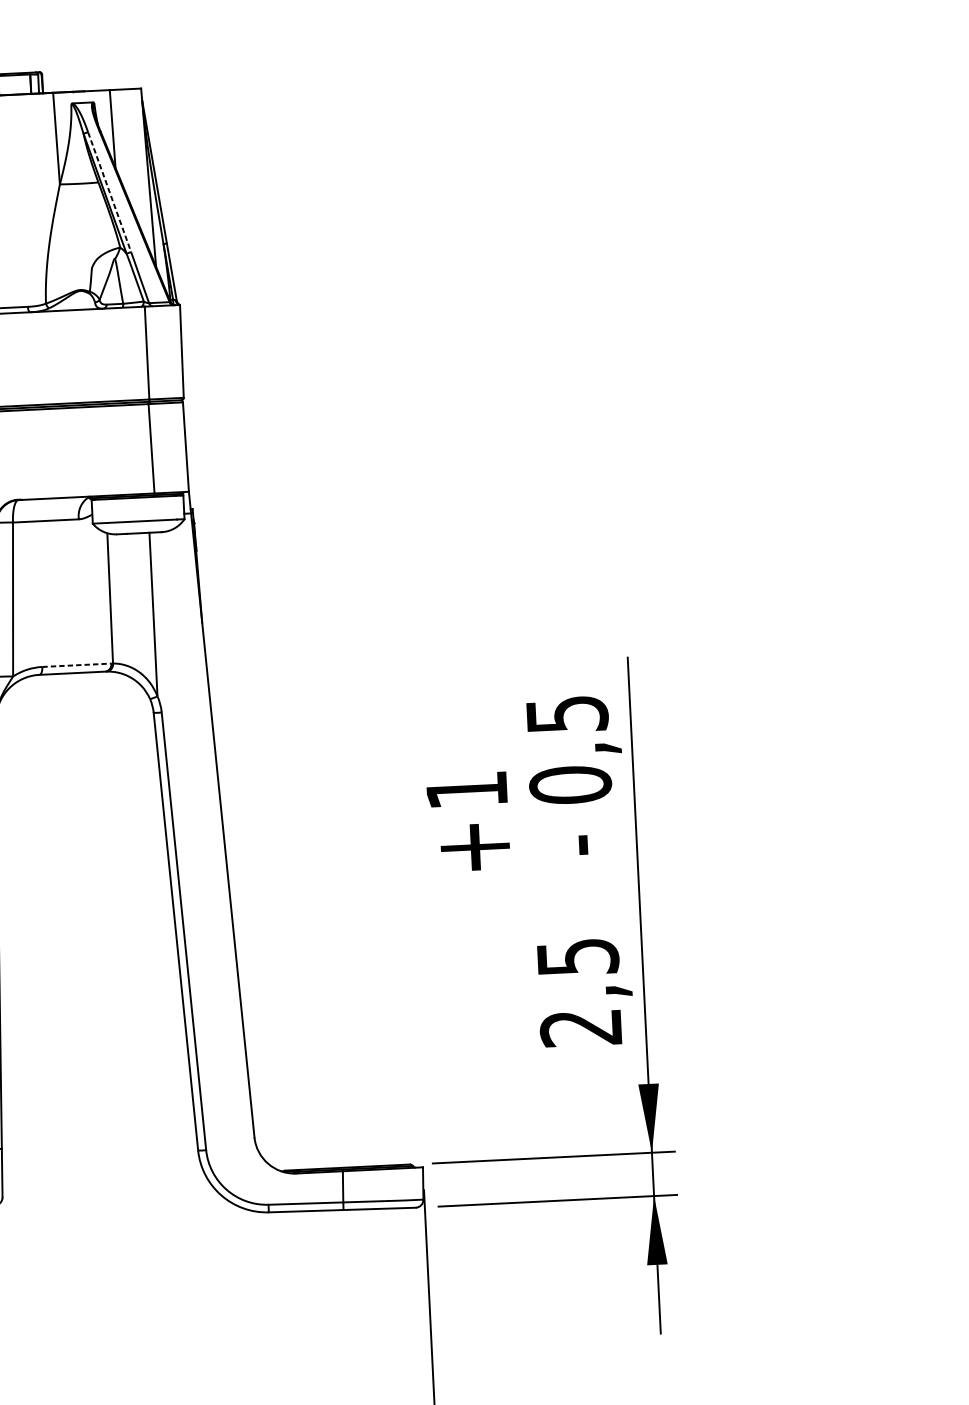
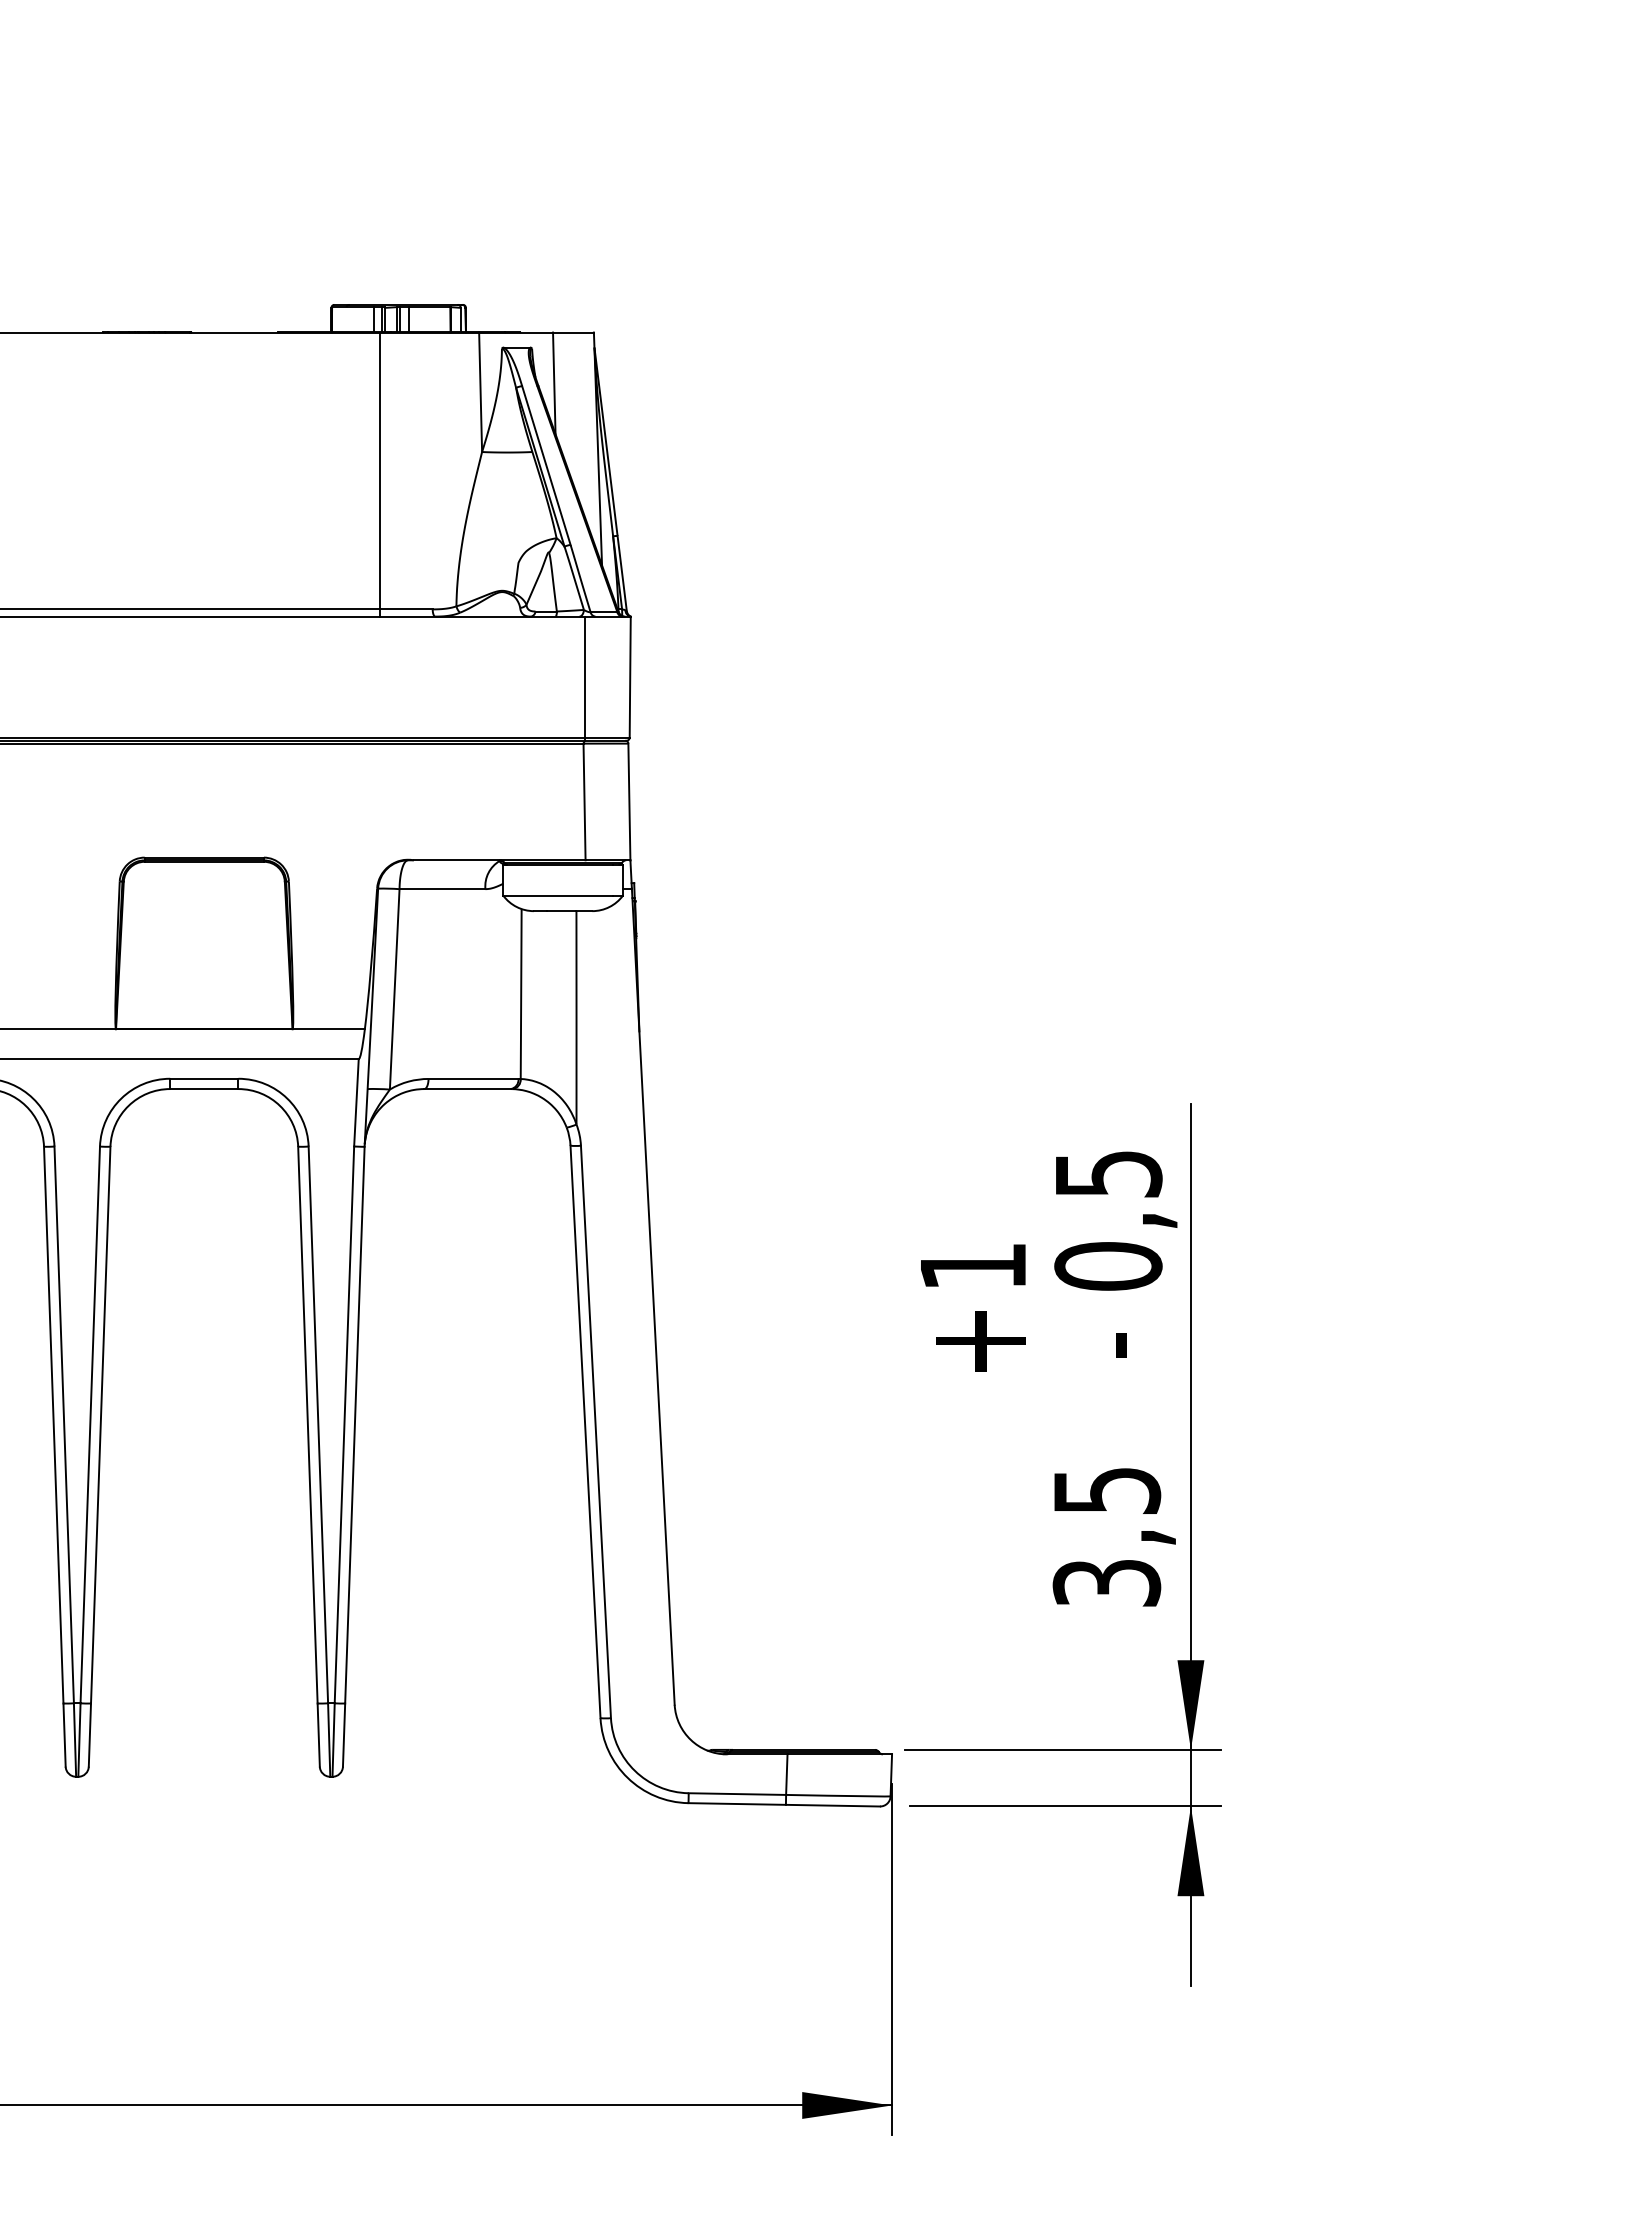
line: (109, 193) -> (546, 466), dashed -> solid
line: (76, 664) -> (473, 1078), dashed -> solid
text: (580, 1028) -> (1106, 1583), 2,5 -> 3,5

